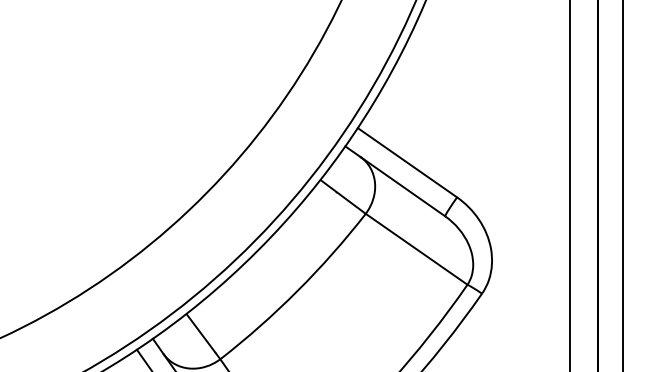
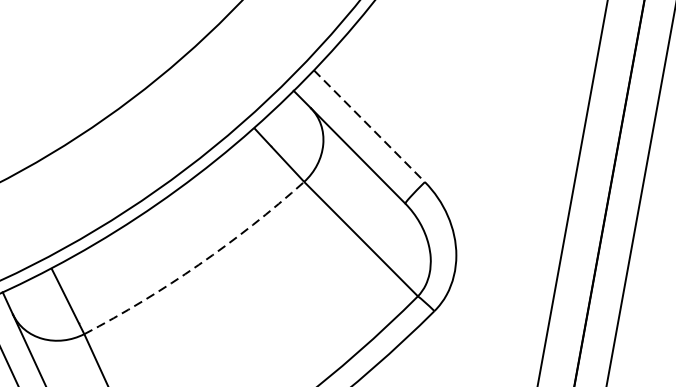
line: (407, 162) -> (369, 125), solid -> dashed
arc: (297, 291) -> (198, 265), solid -> dashed

